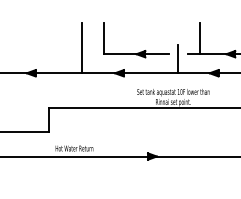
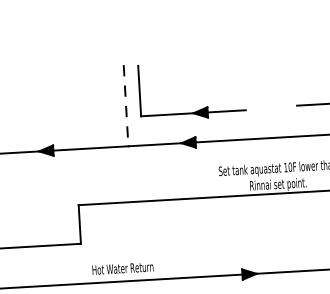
line: (200, 38) -> (316, 79), removed
line: (82, 48) -> (126, 106), solid -> dashed
part: (140, 51) -> (199, 108), moved
line: (178, 58) -> (282, 113), removed

